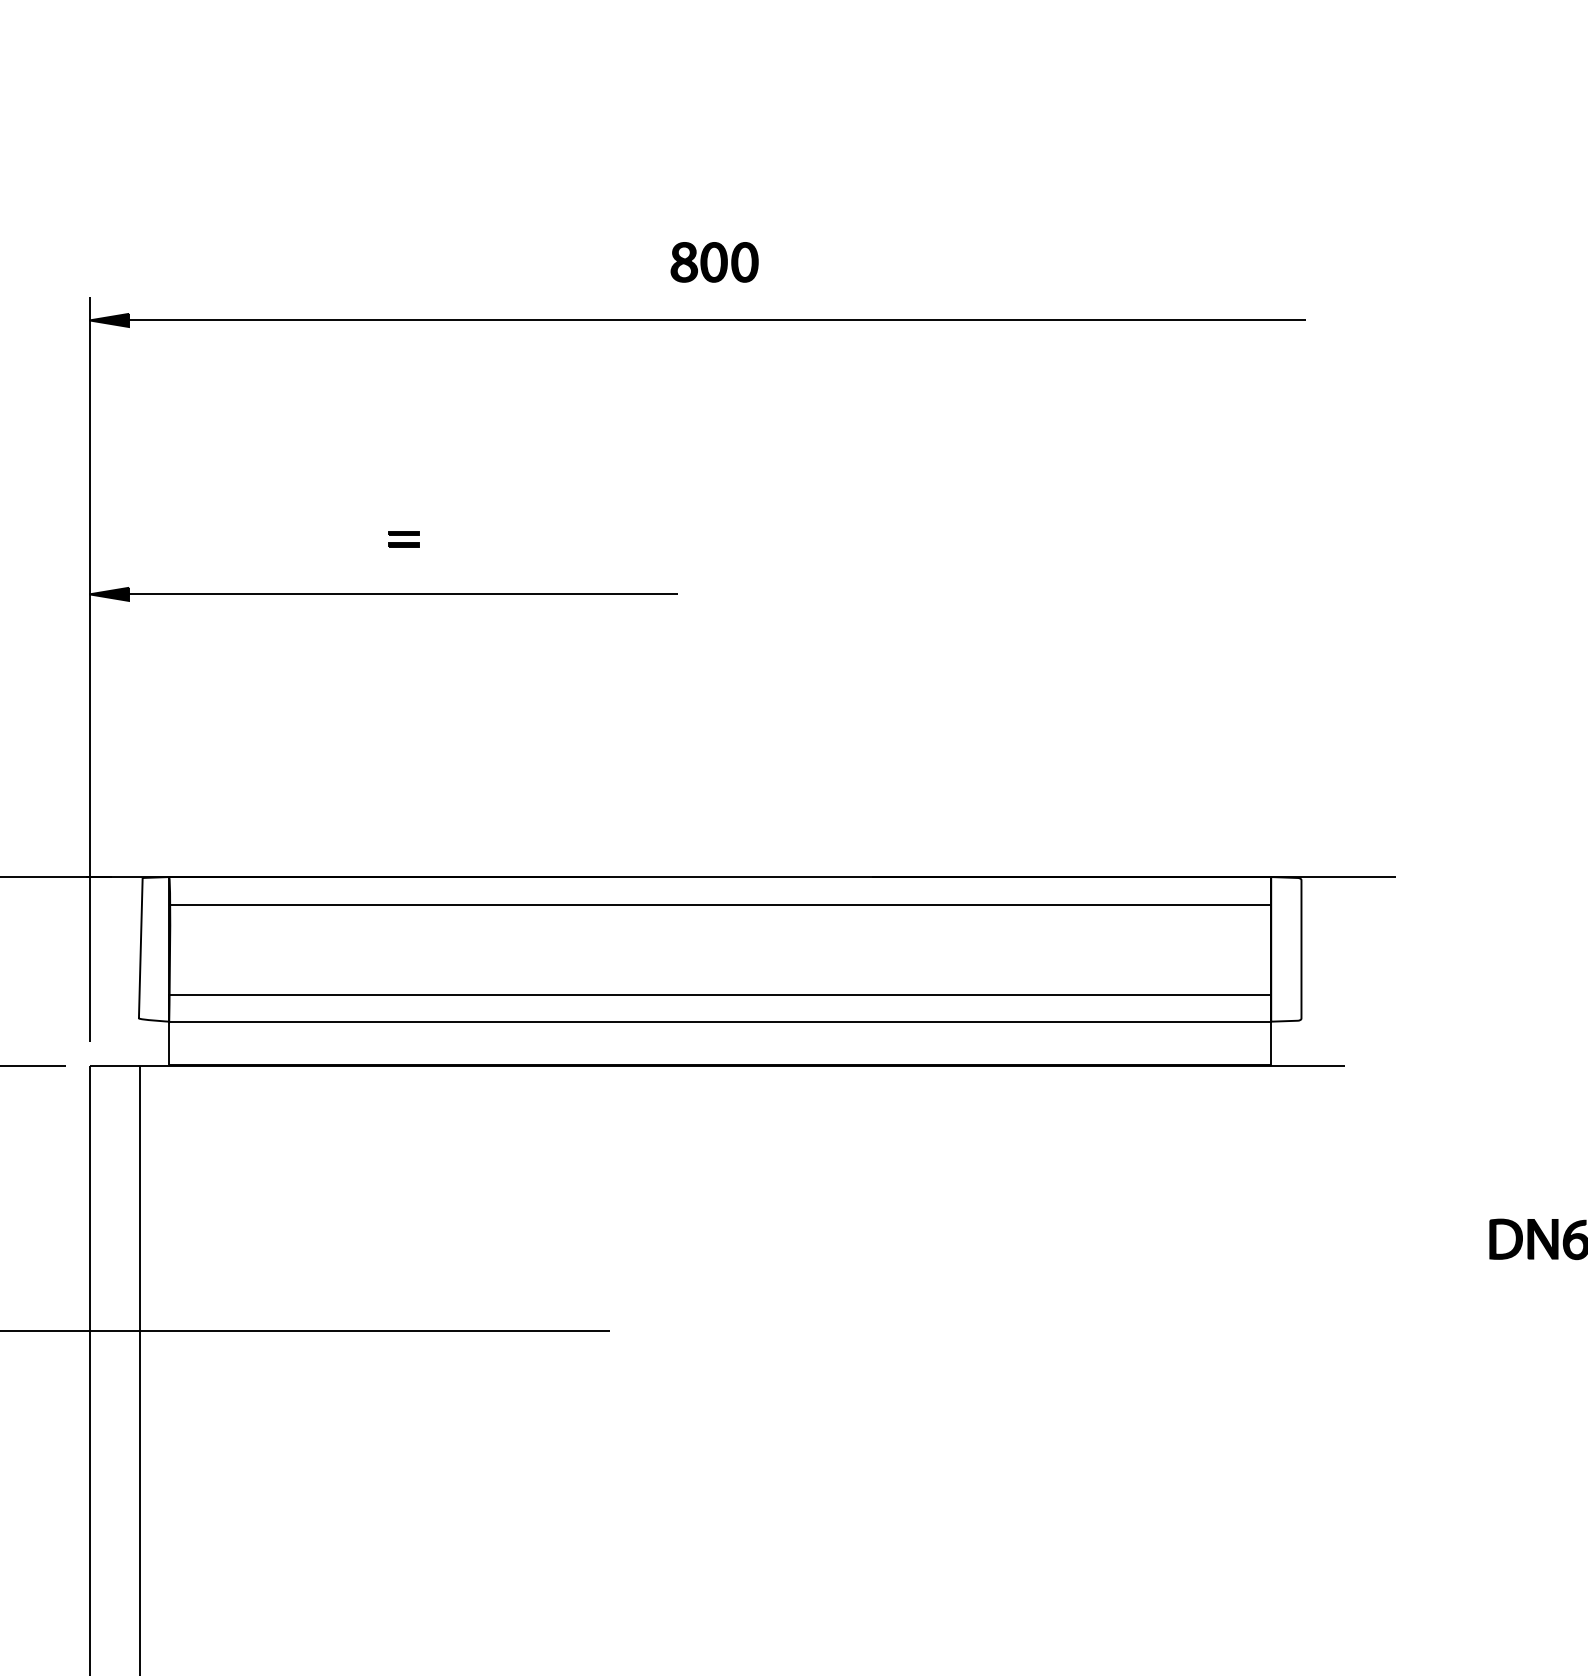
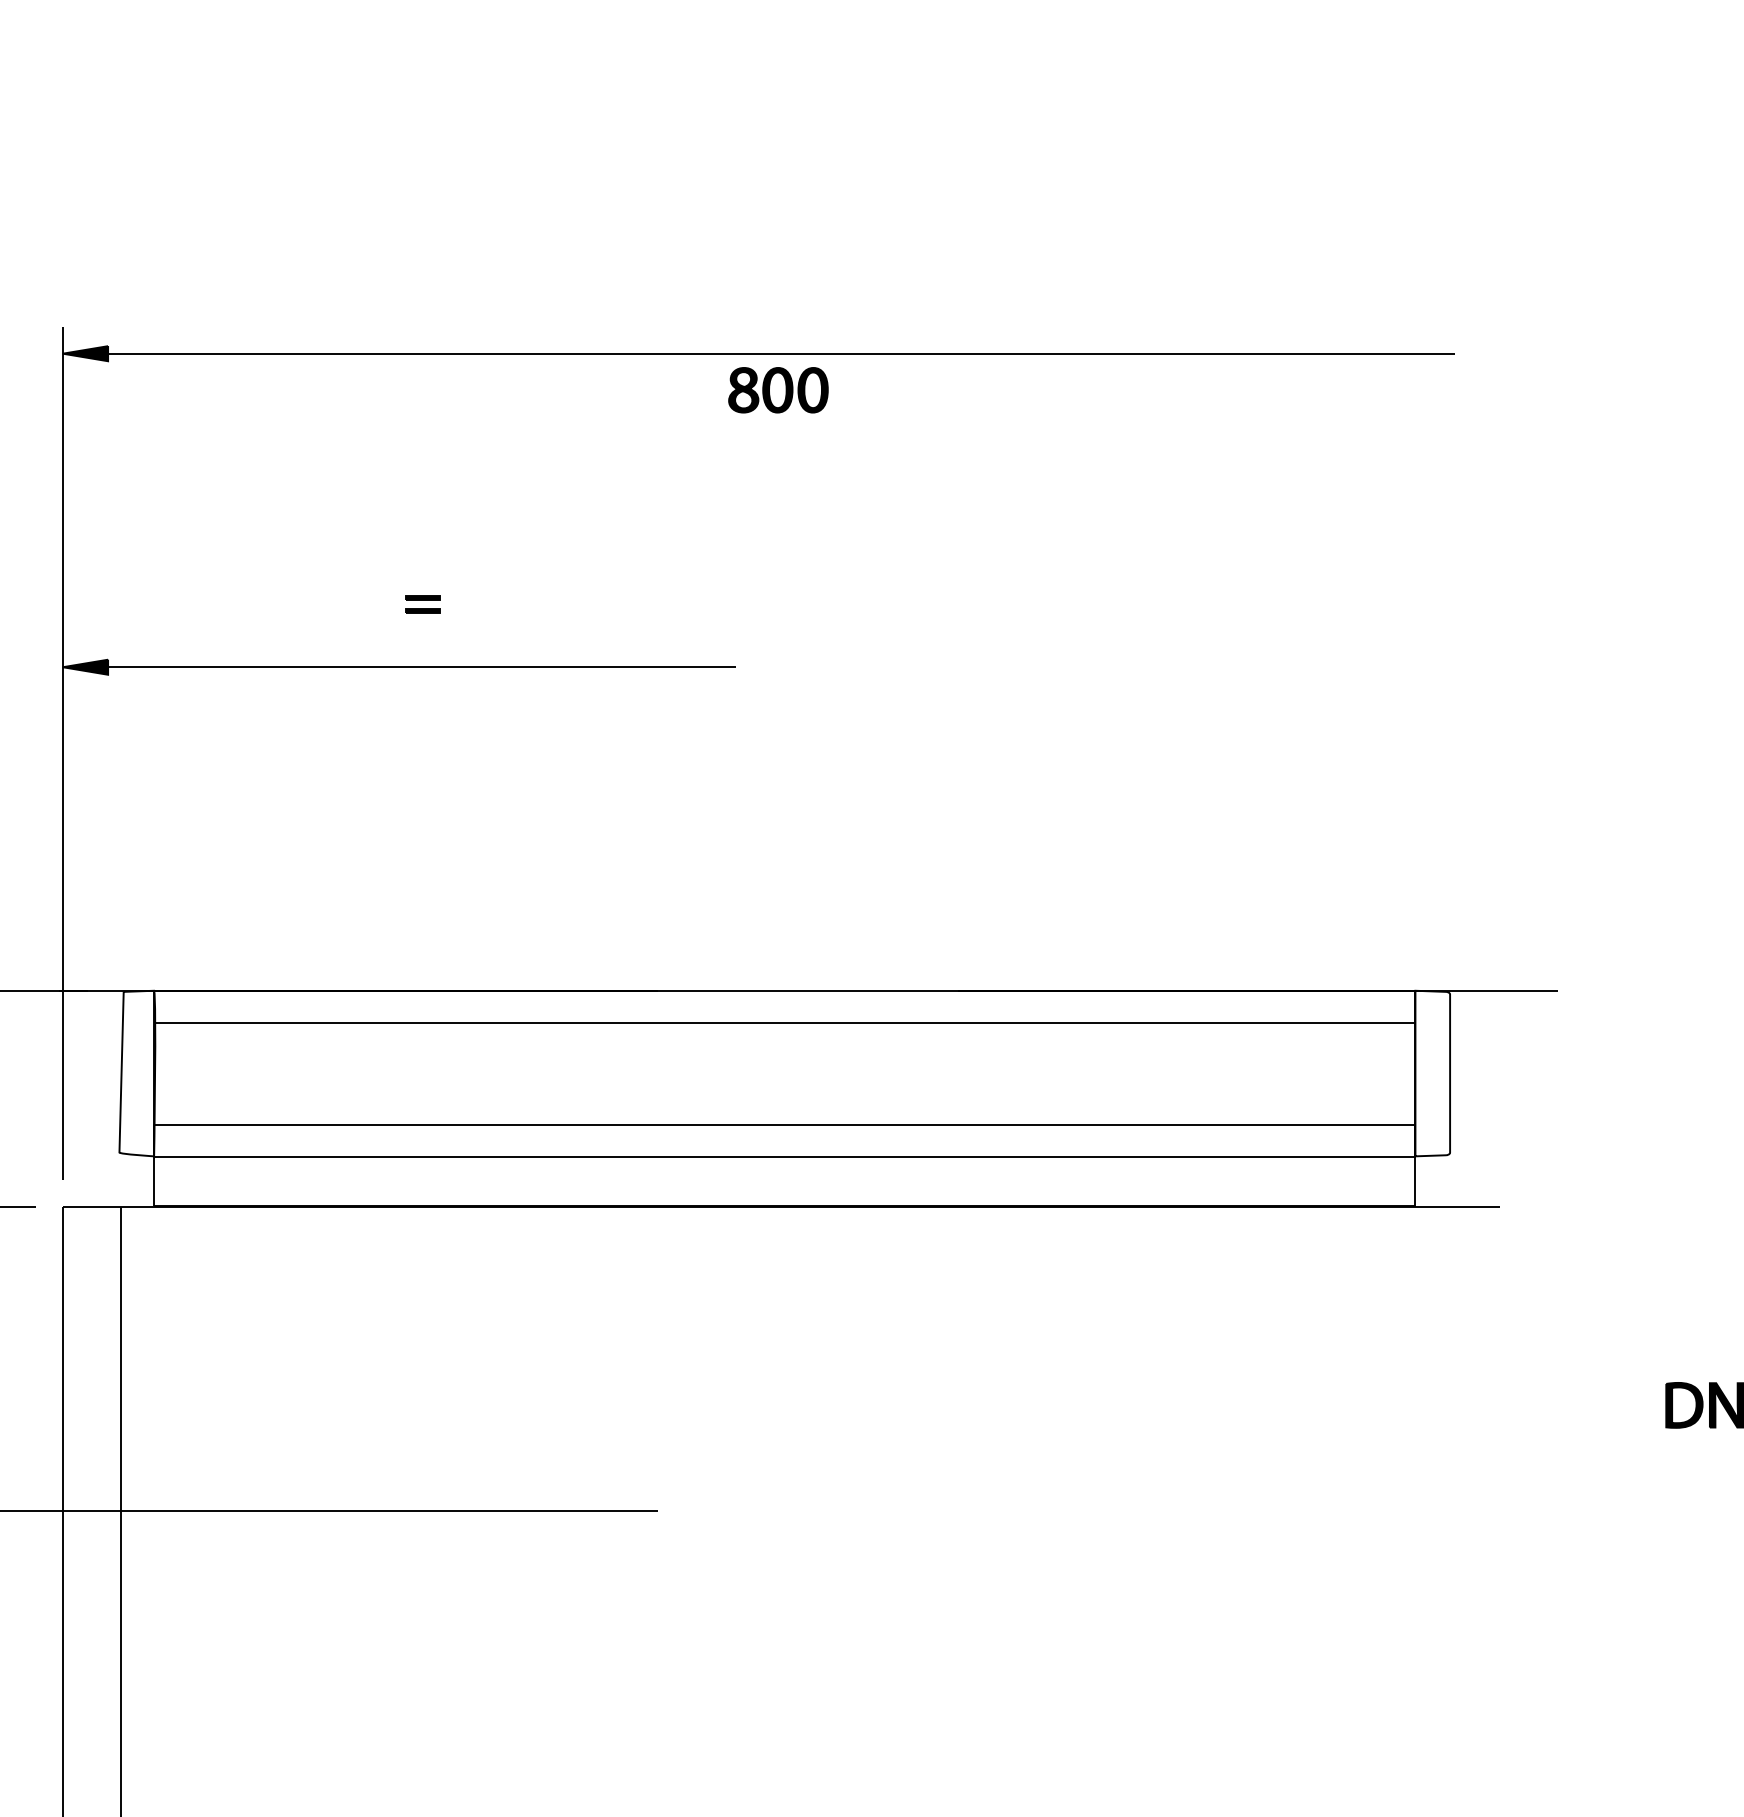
part: (714, 262) -> (778, 390), moved

